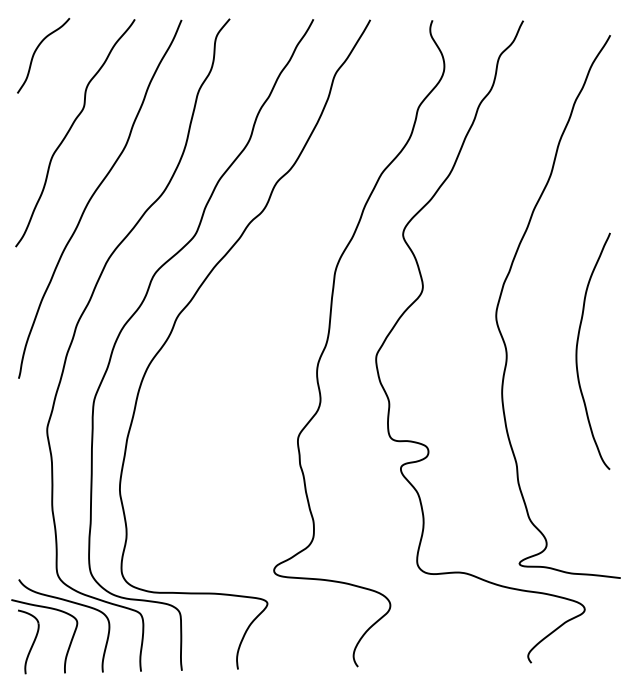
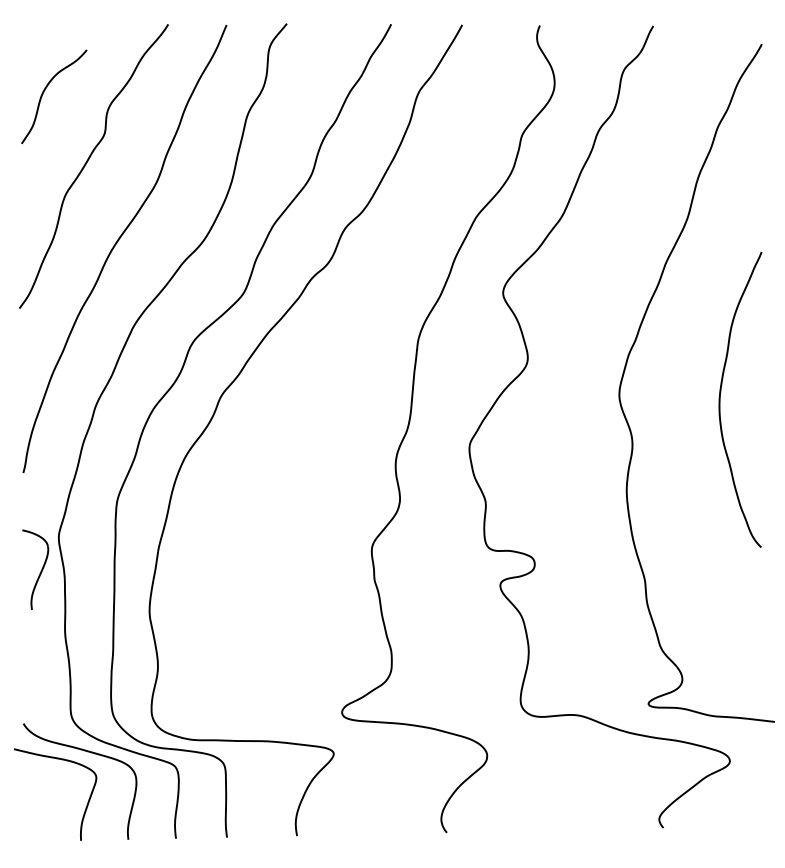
curve: (35, 52) -> (44, 92), moved
curve: (577, 351) -> (720, 399), moved
part: (28, 641) -> (35, 569), moved

